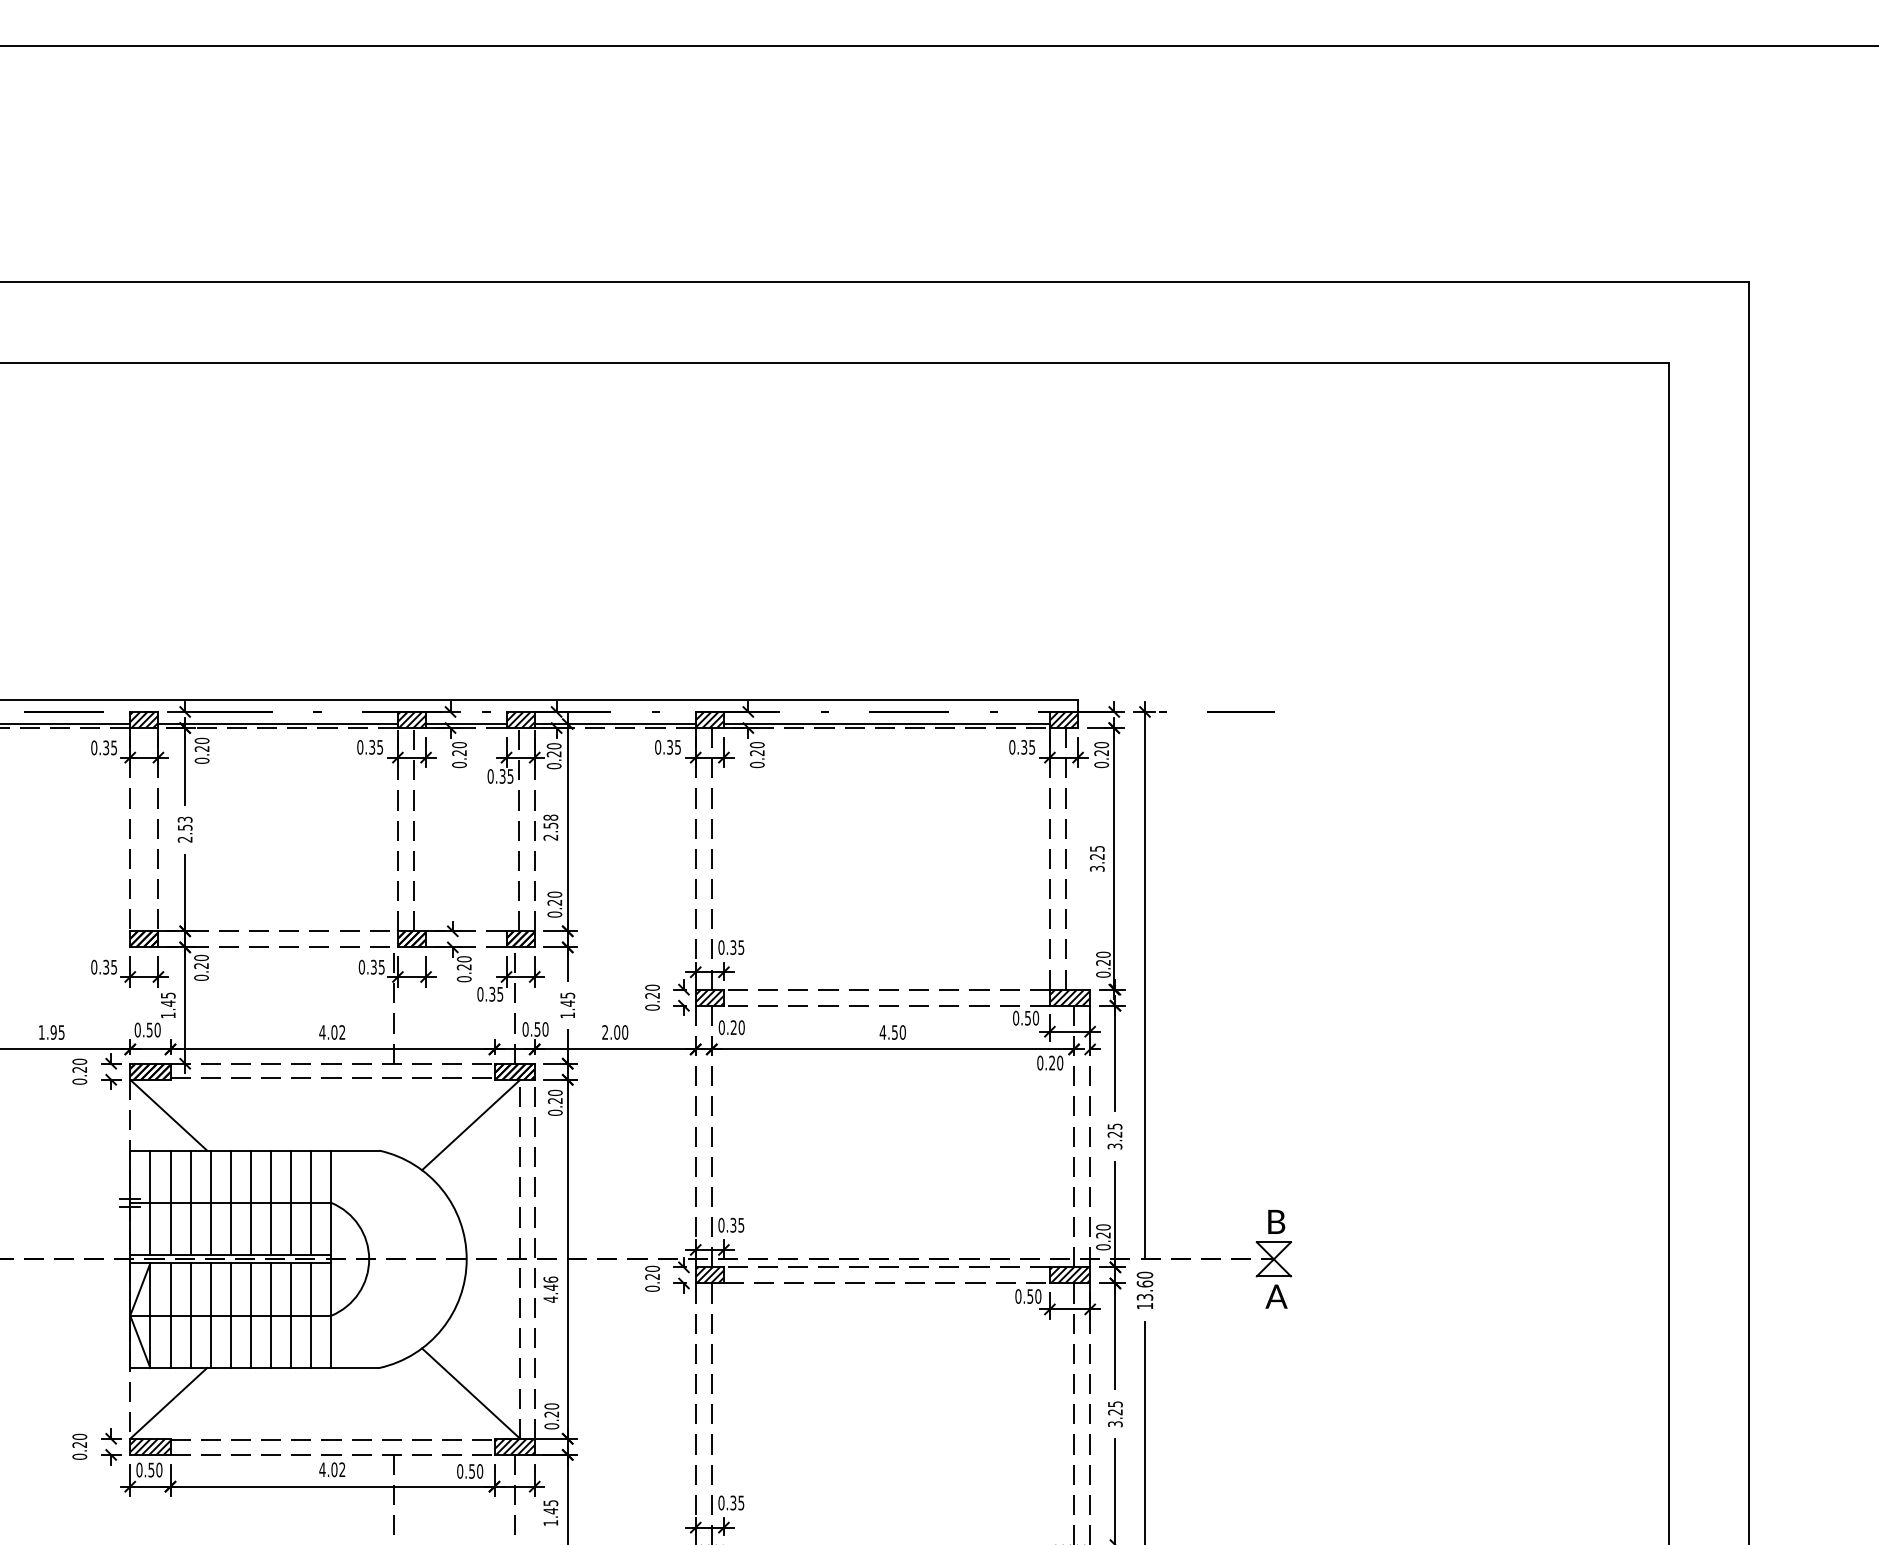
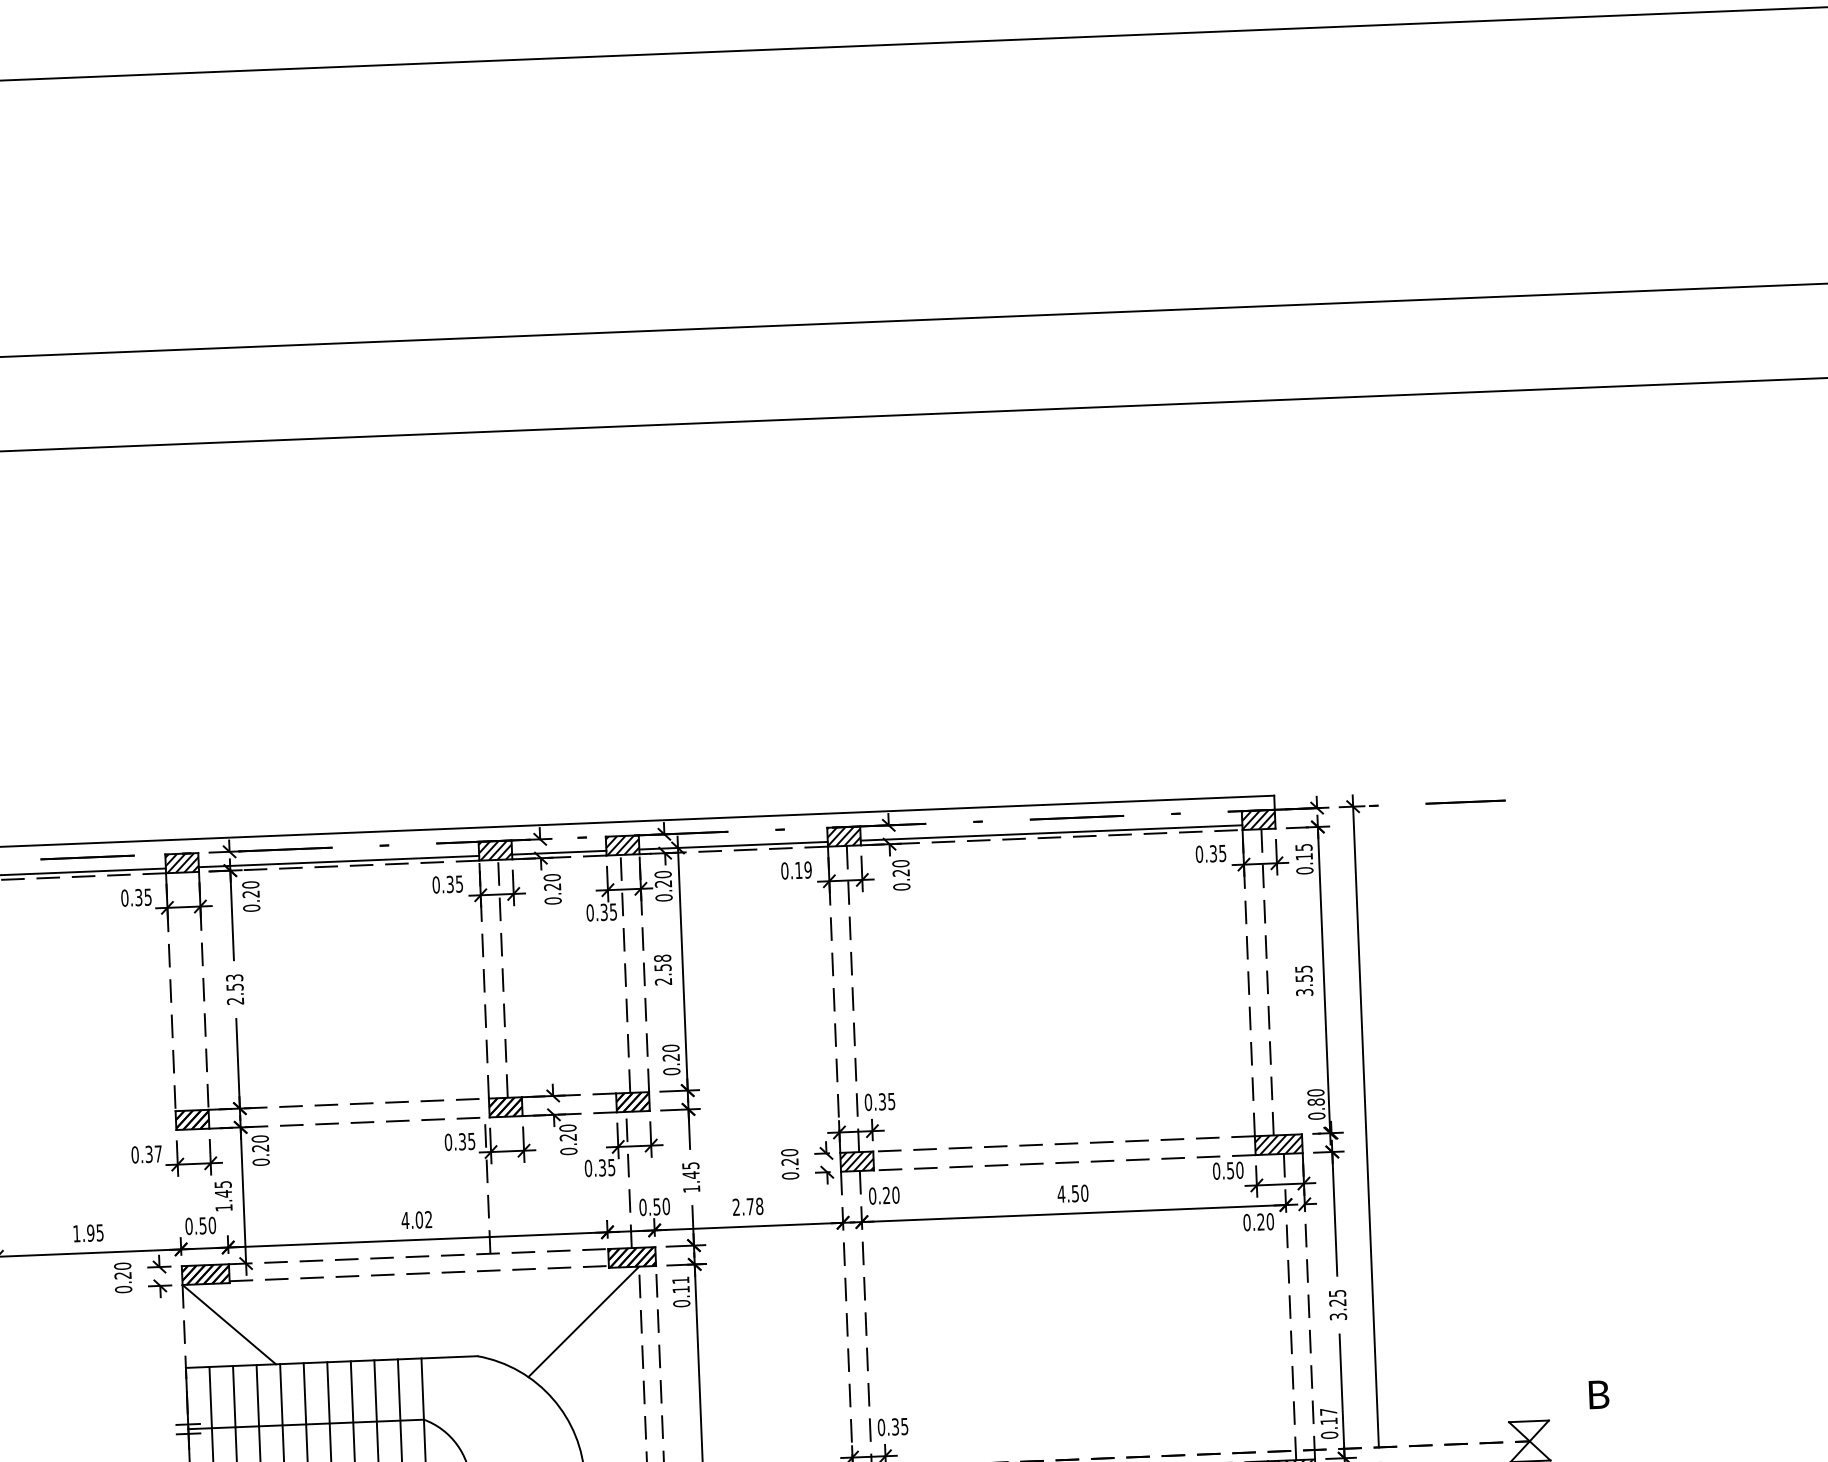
text: (674, 746) -> (803, 869), 0.35 -> 0.19
text: (1101, 749) -> (1303, 852), 0.20 -> 0.15
text: (1096, 856) -> (1303, 978), 3.25 -> 3.55
text: (1103, 962) -> (1316, 1101), 0.20 -> 0.80
text: (114, 967) -> (158, 1154), 0.35 -> 0.37
text: (621, 1032) -> (755, 1206), 2.00 -> 2.78
text: (554, 1096) -> (679, 1284), 0.20 -> 0.11
text: (1276, 1221) -> (1598, 1394), moved
text: (1103, 1231) -> (1328, 1416), 0.20 -> 0.17

